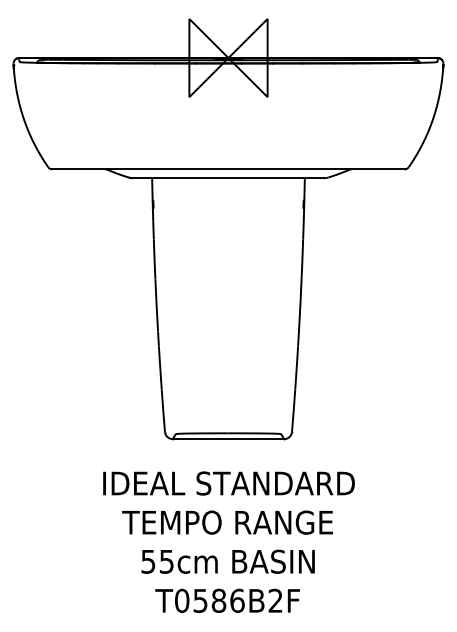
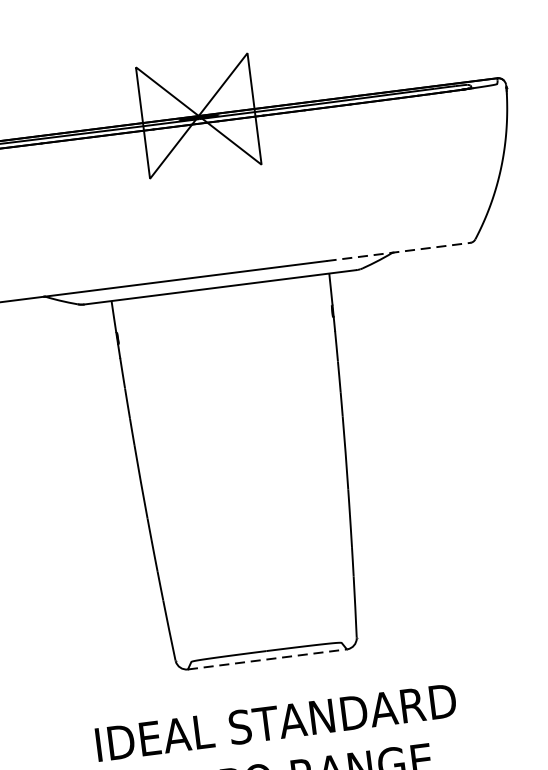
line: (354, 169) -> (398, 252), solid -> dashed
line: (228, 439) -> (267, 659), solid -> dashed

